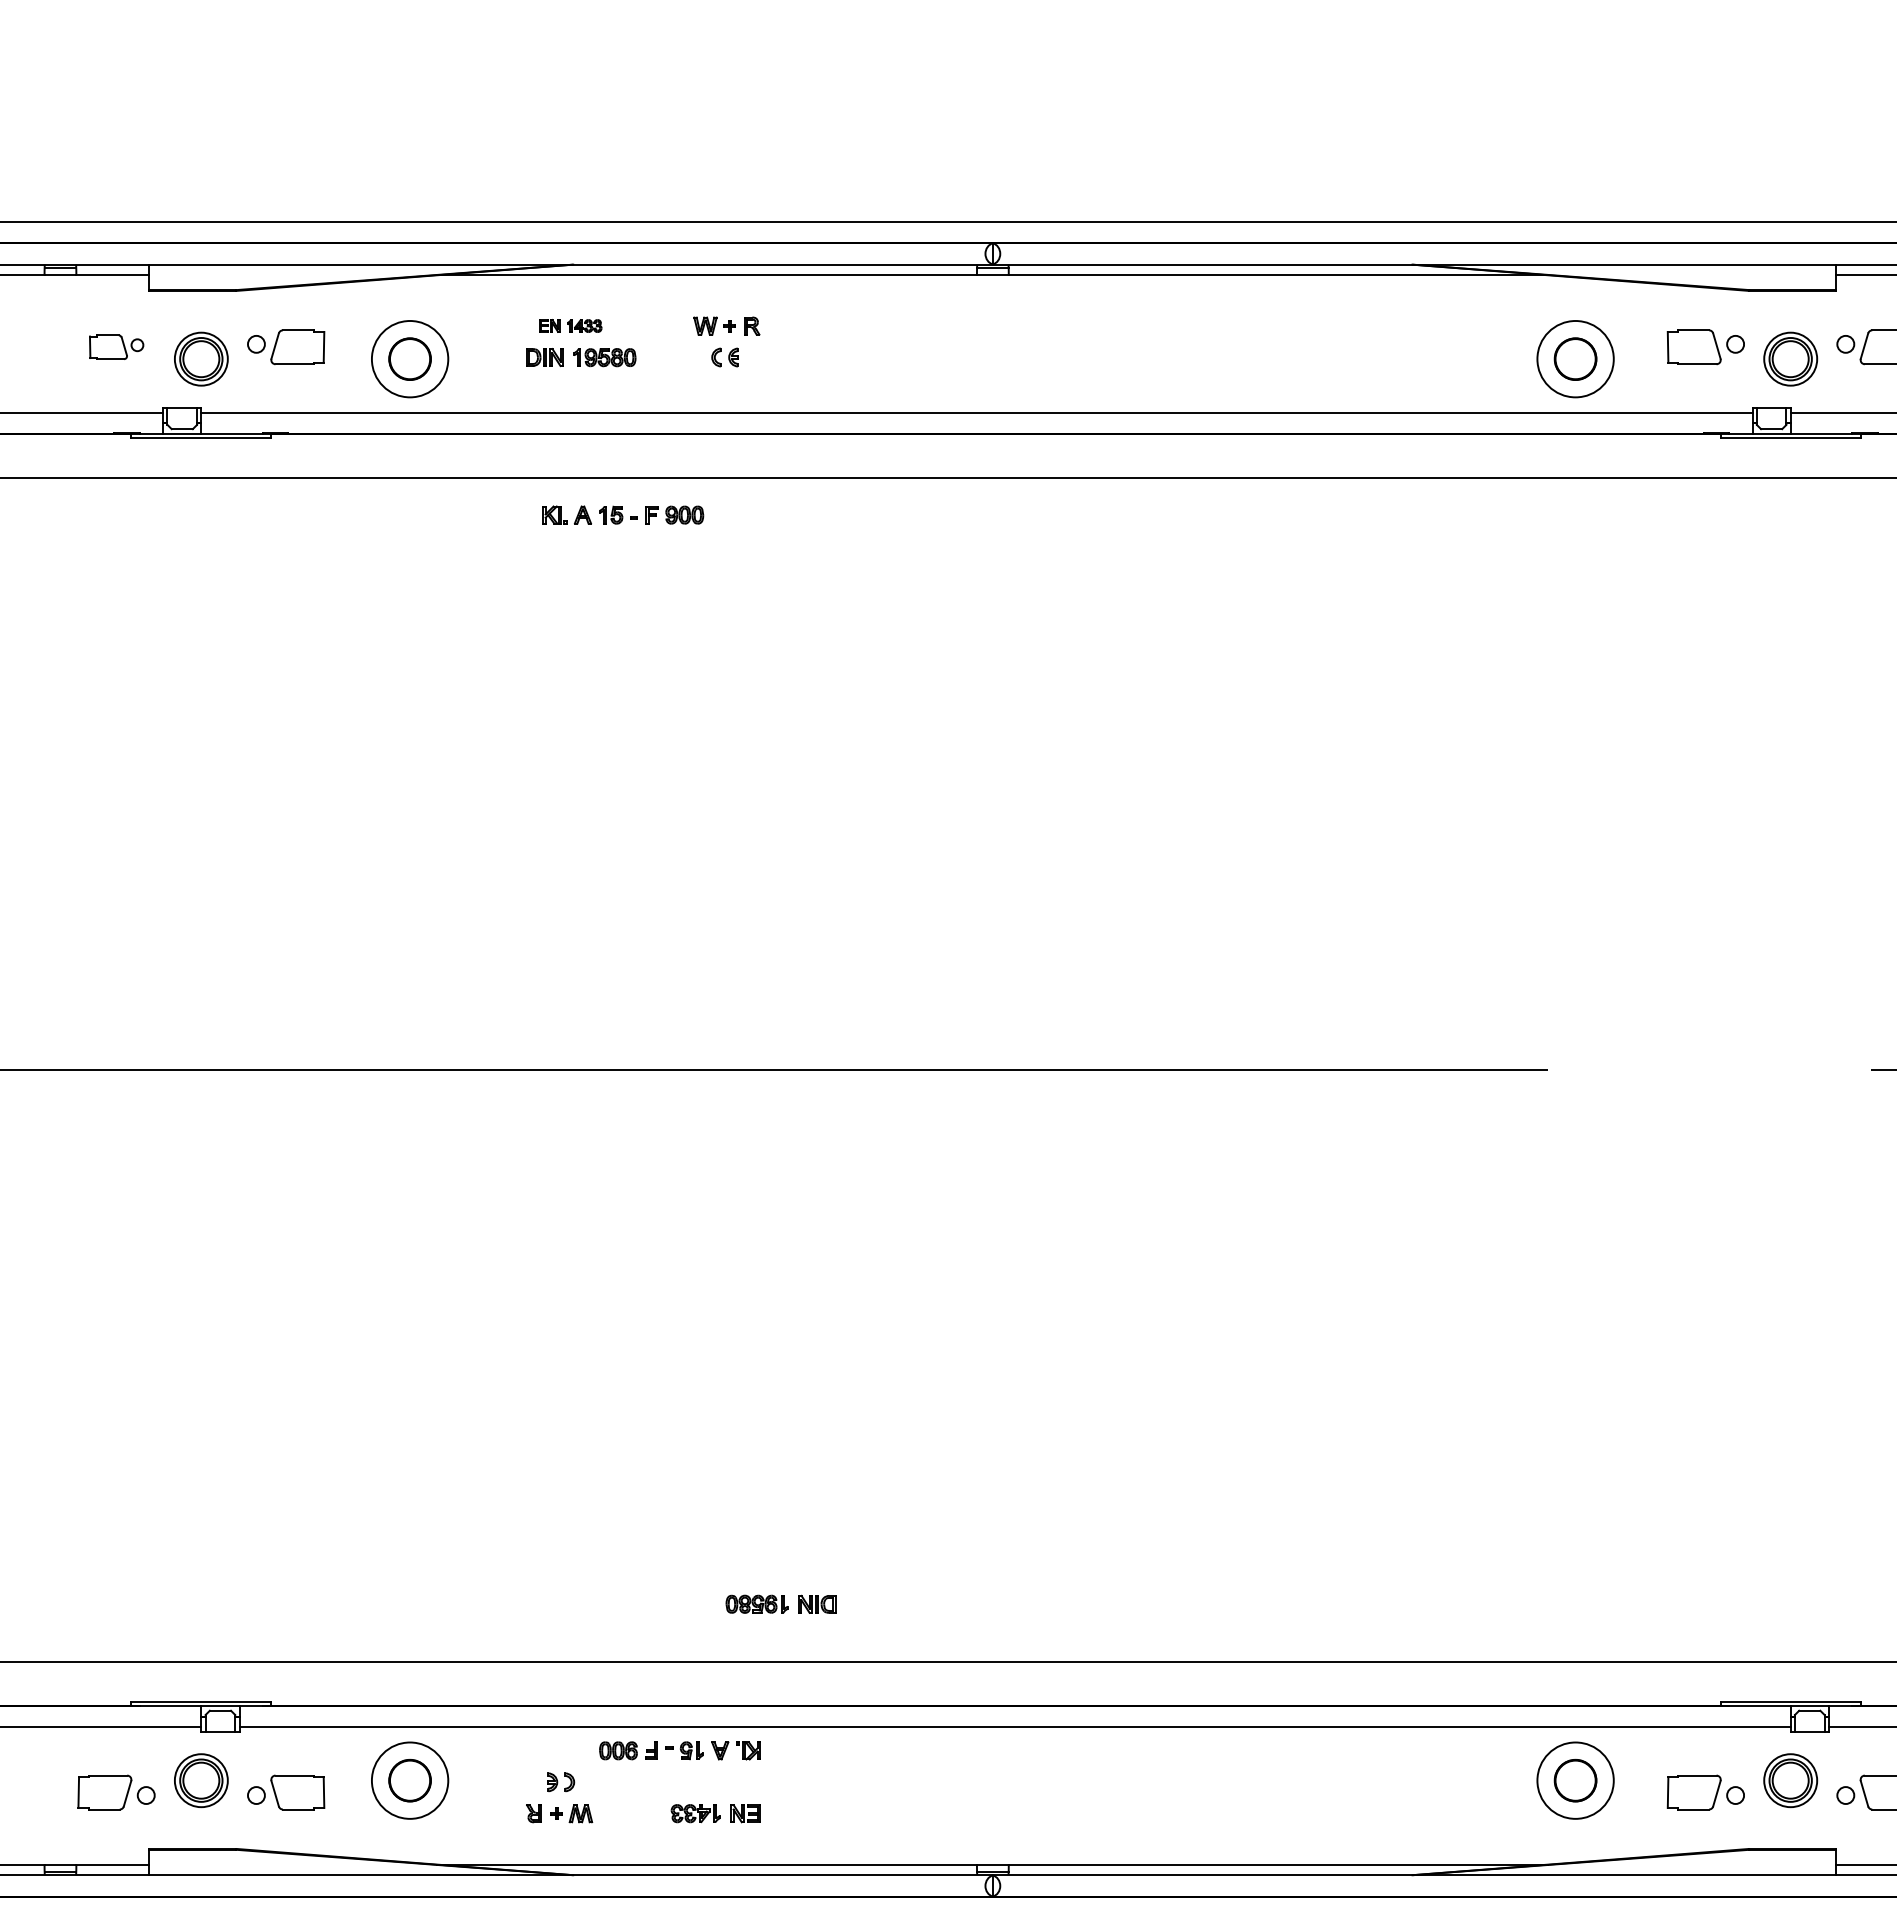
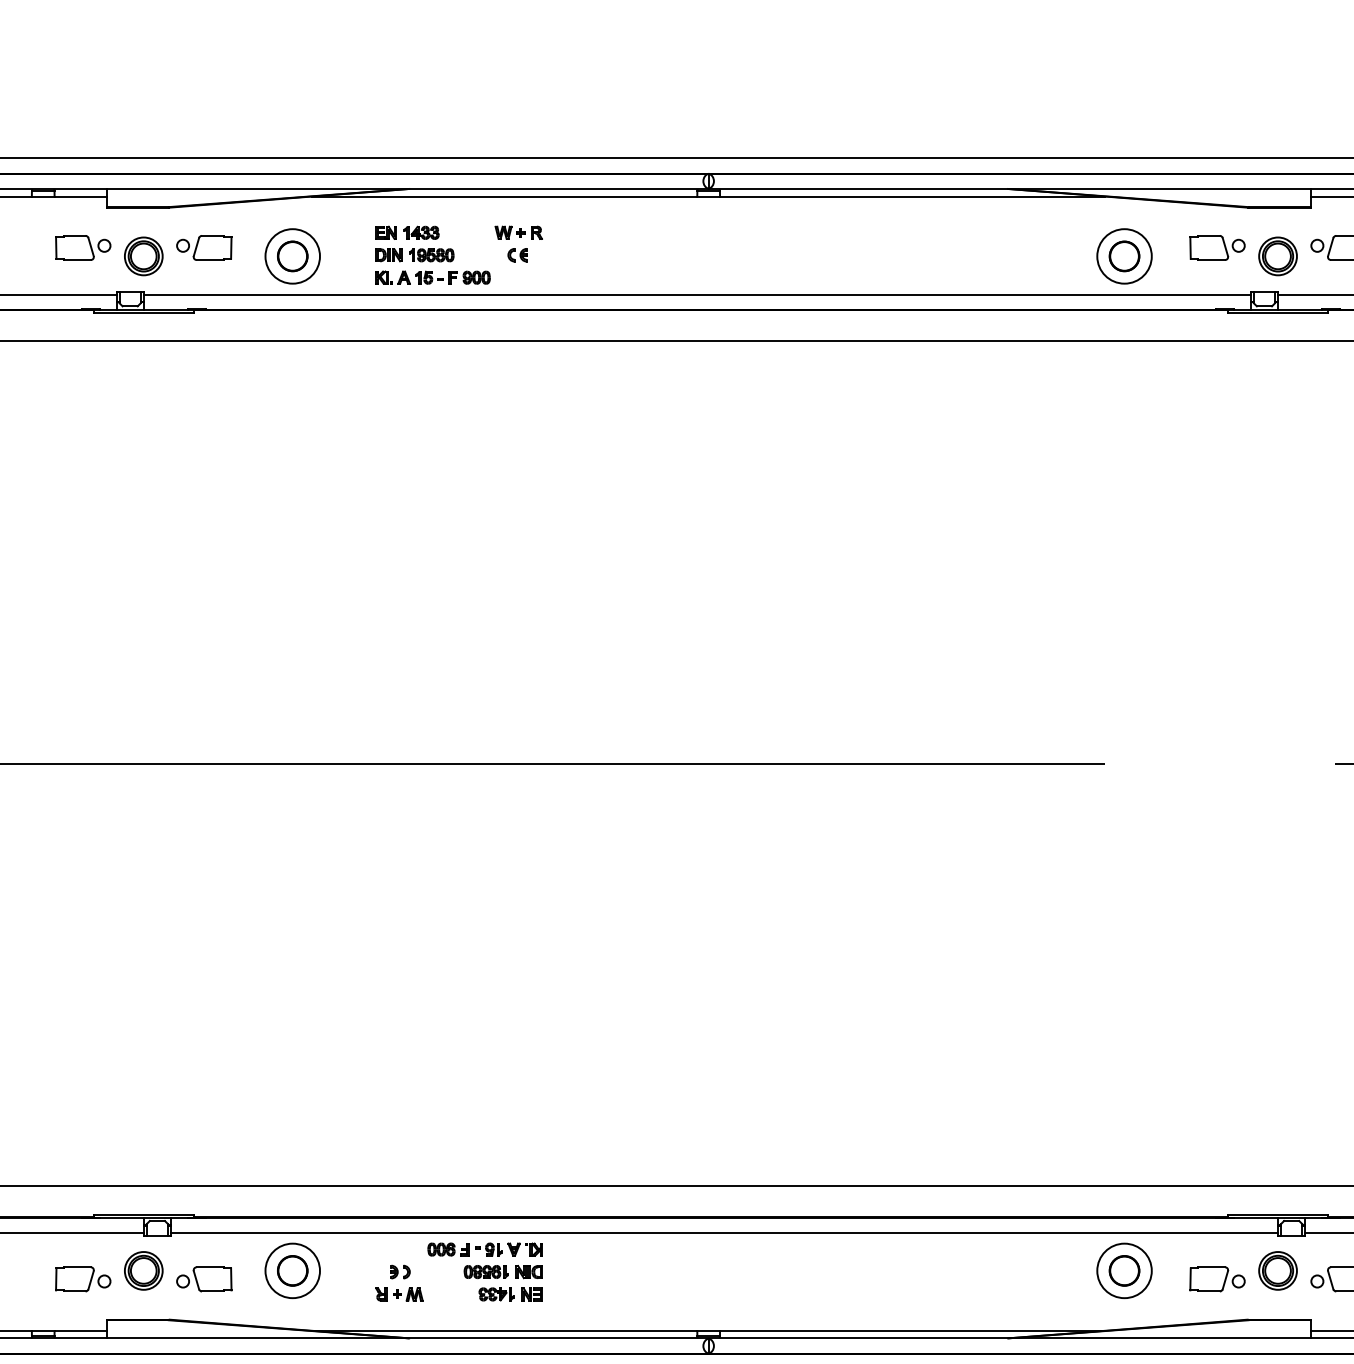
part: (570, 325) -> (407, 232), size x1.43
part: (116, 346) -> (83, 247), size x1.43
part: (622, 514) -> (432, 277), moved
part: (779, 1604) -> (502, 1272), moved

